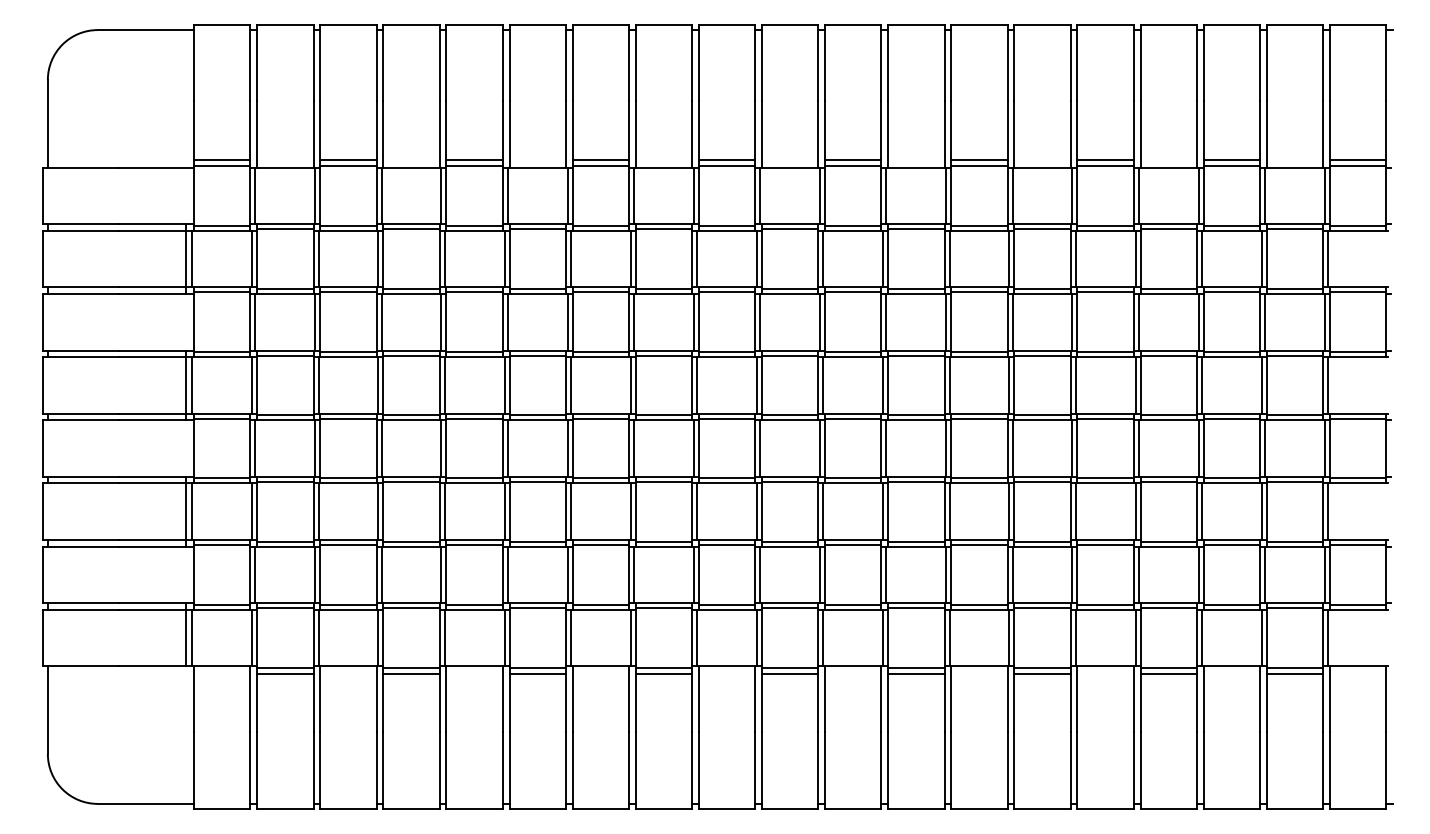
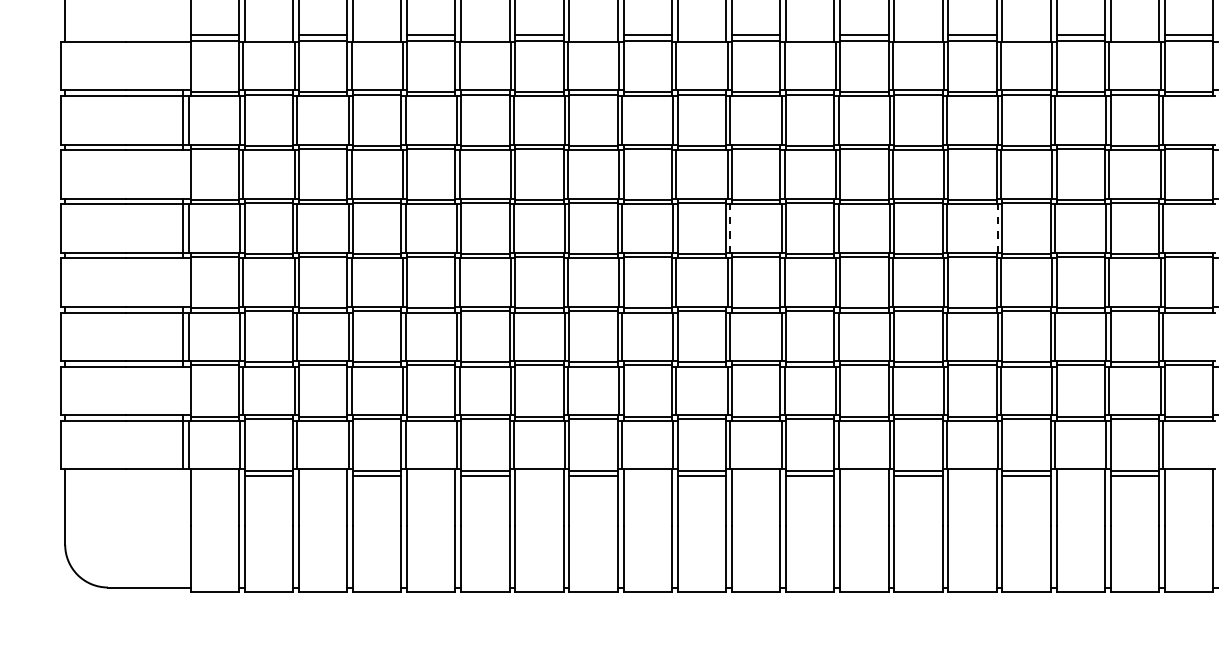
line: (823, 384) -> (730, 227), solid -> dashed
line: (1135, 384) -> (998, 227), solid -> dashed

